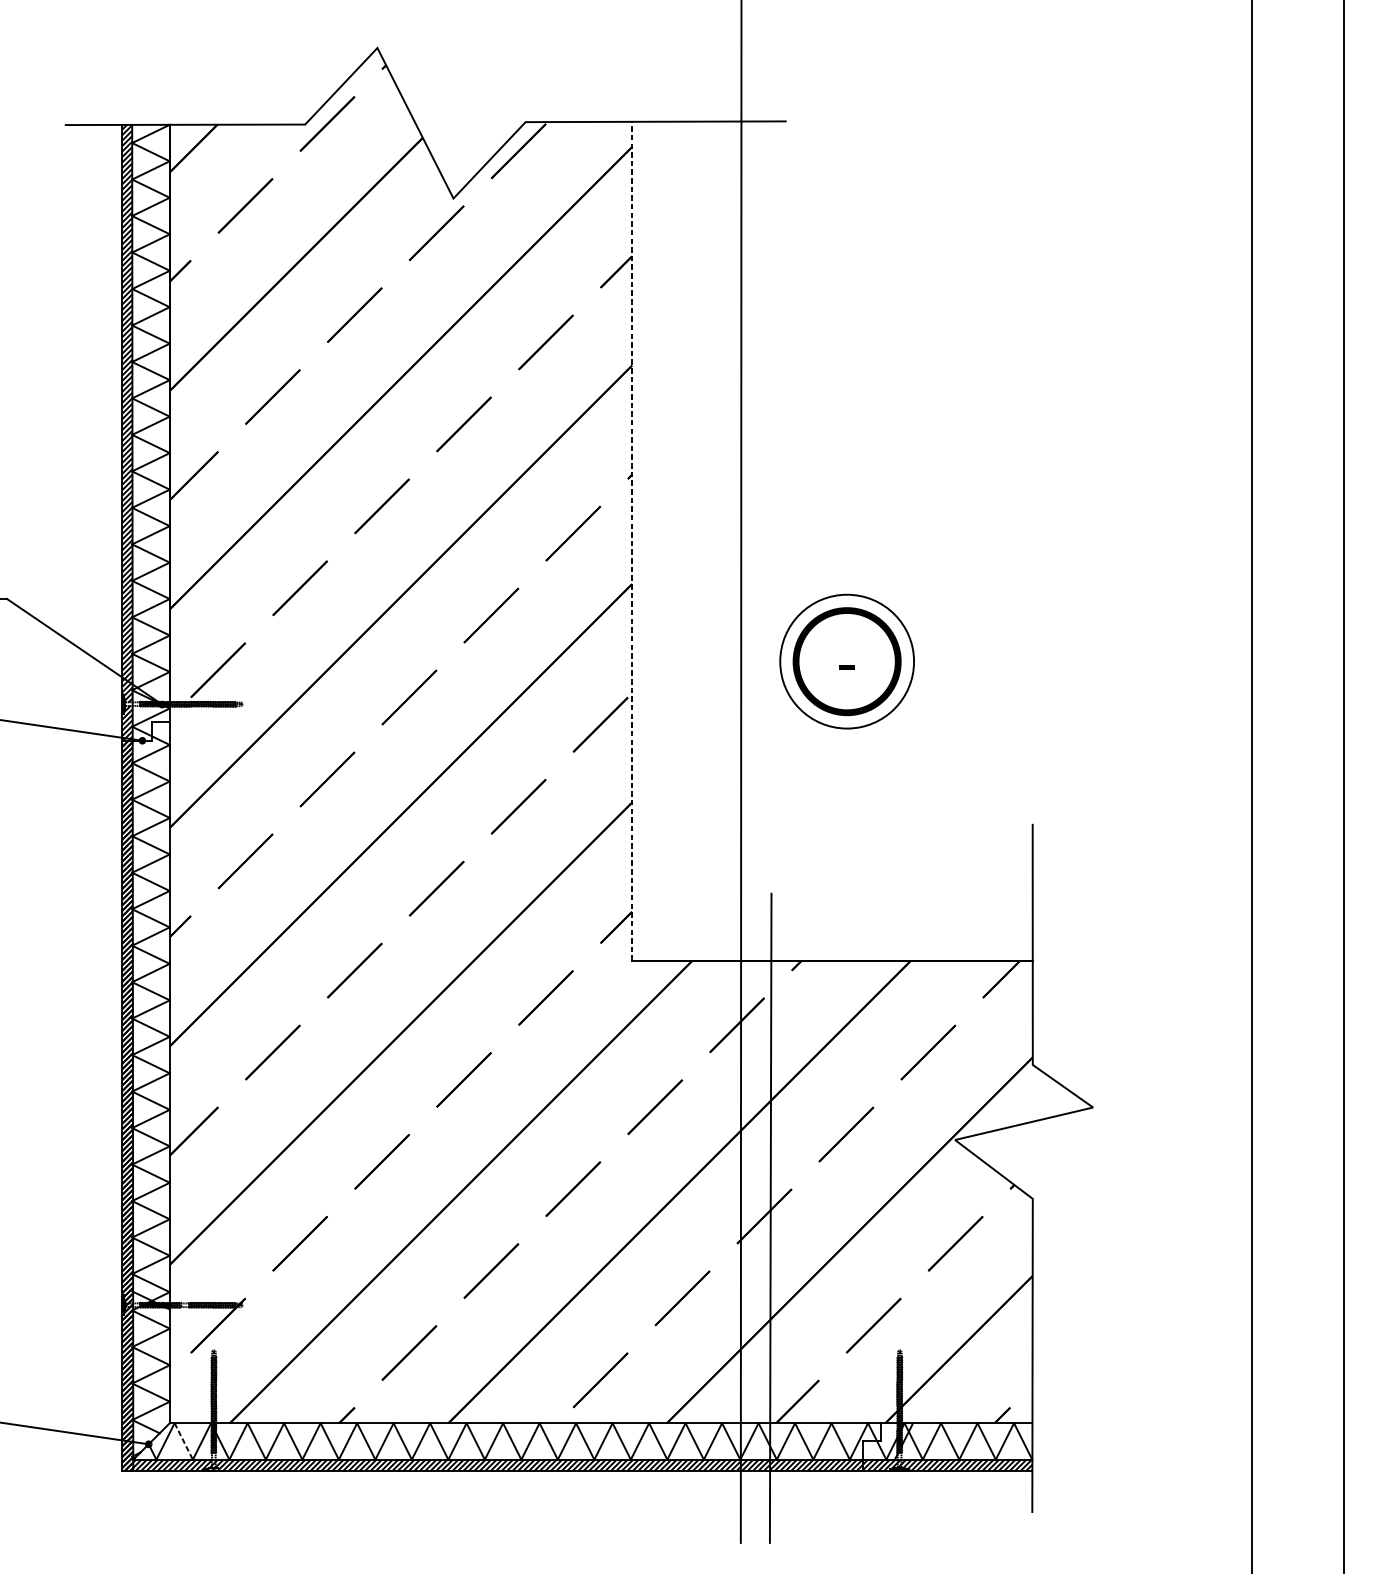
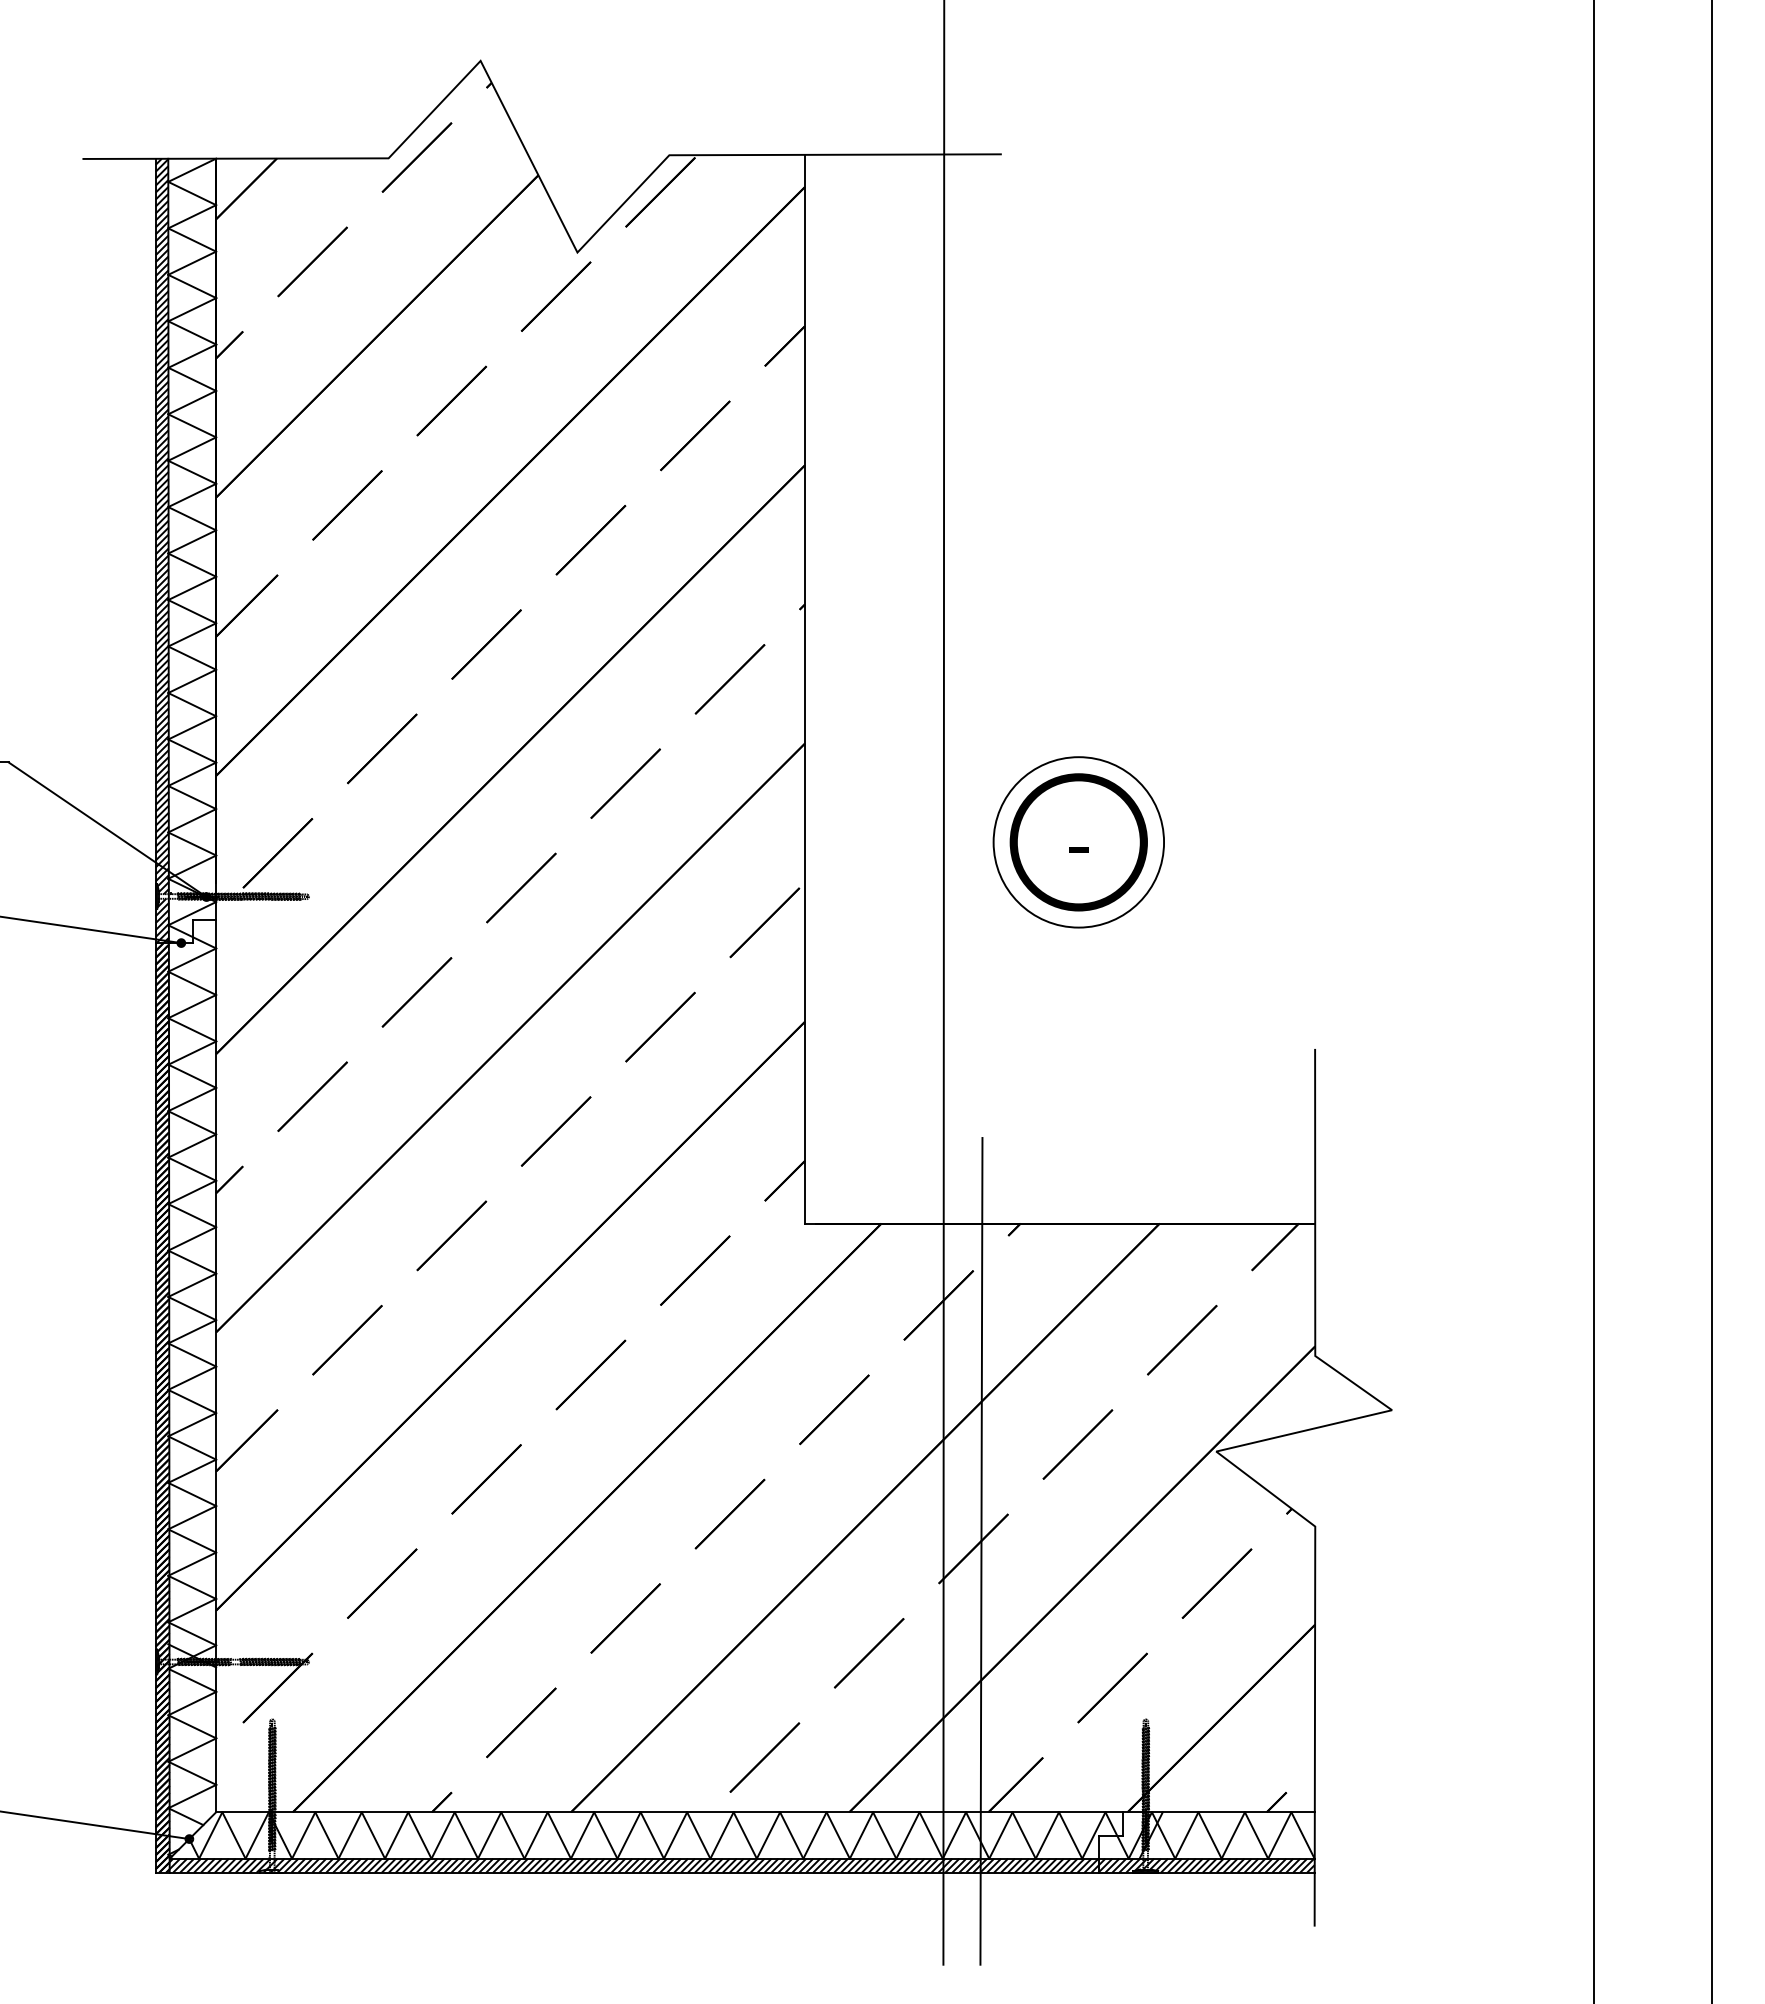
line: (631, 540) -> (804, 688), dashed -> solid
line: (183, 1441) -> (233, 1835), dashed -> solid

